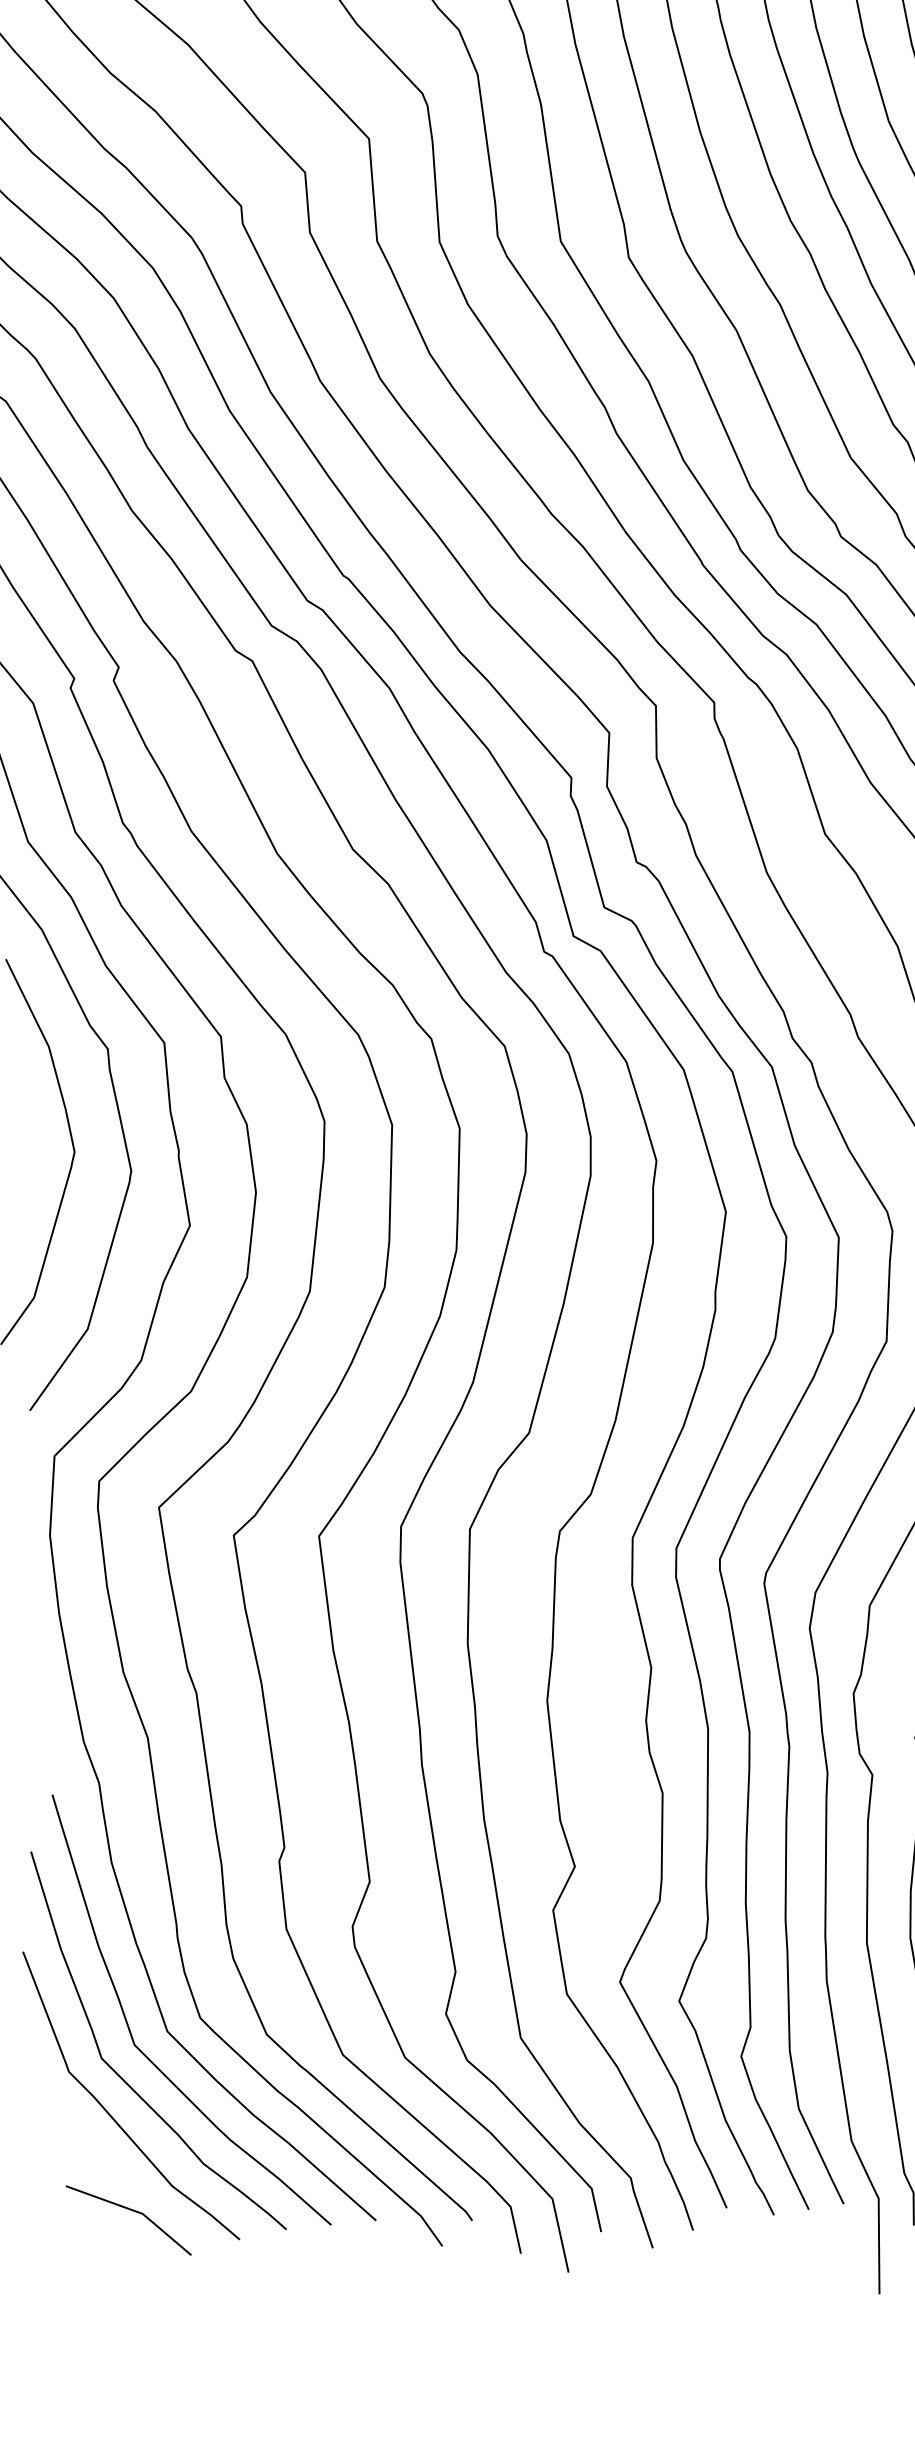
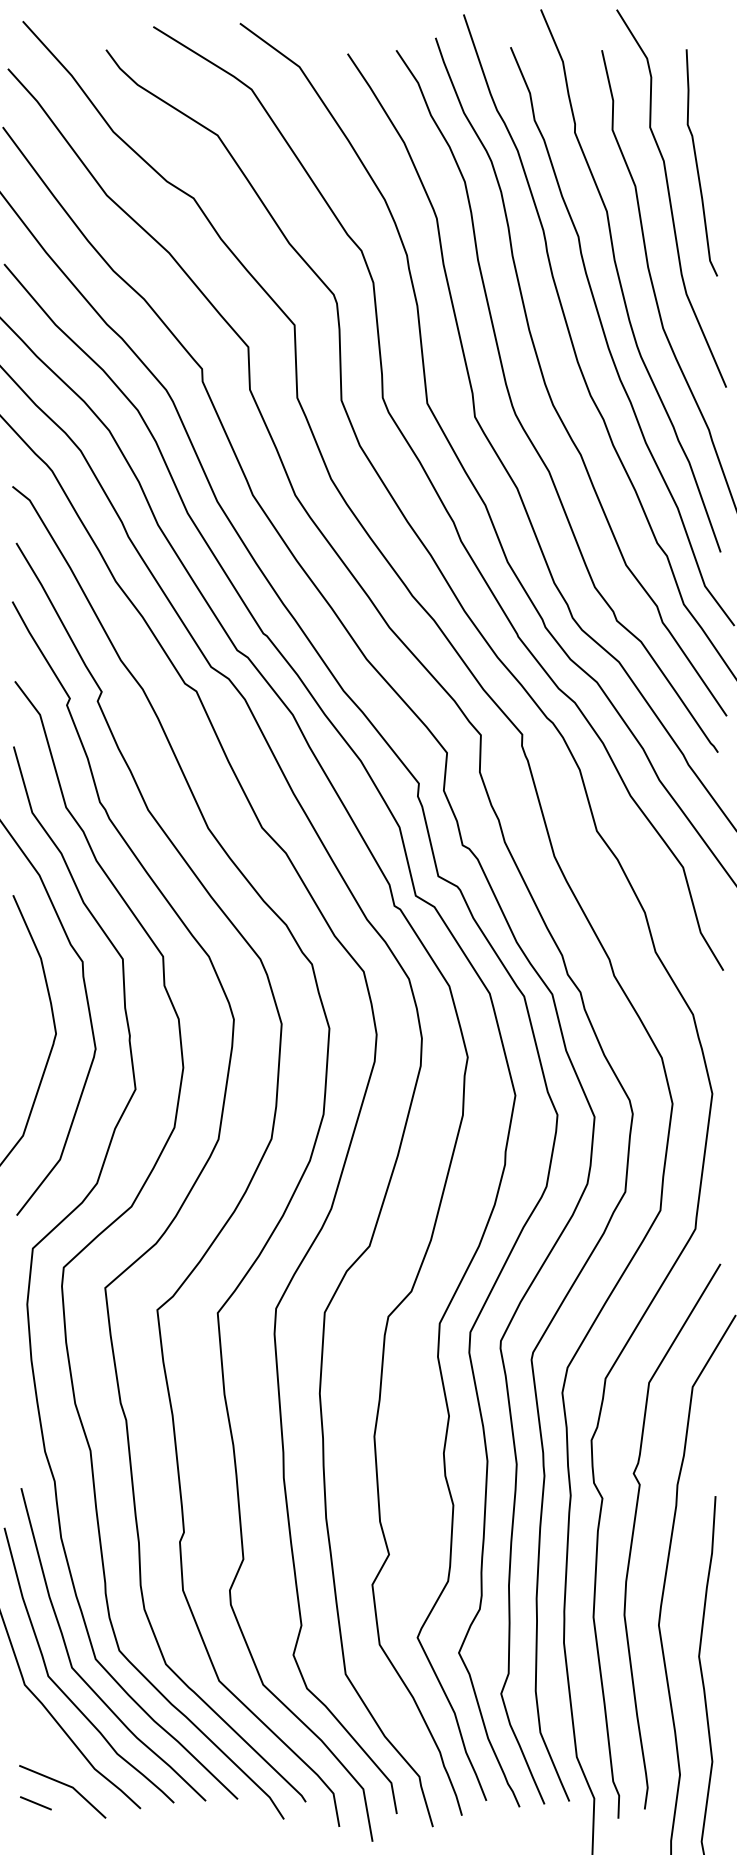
line: (91, 2238) -> (35, 1803), added

